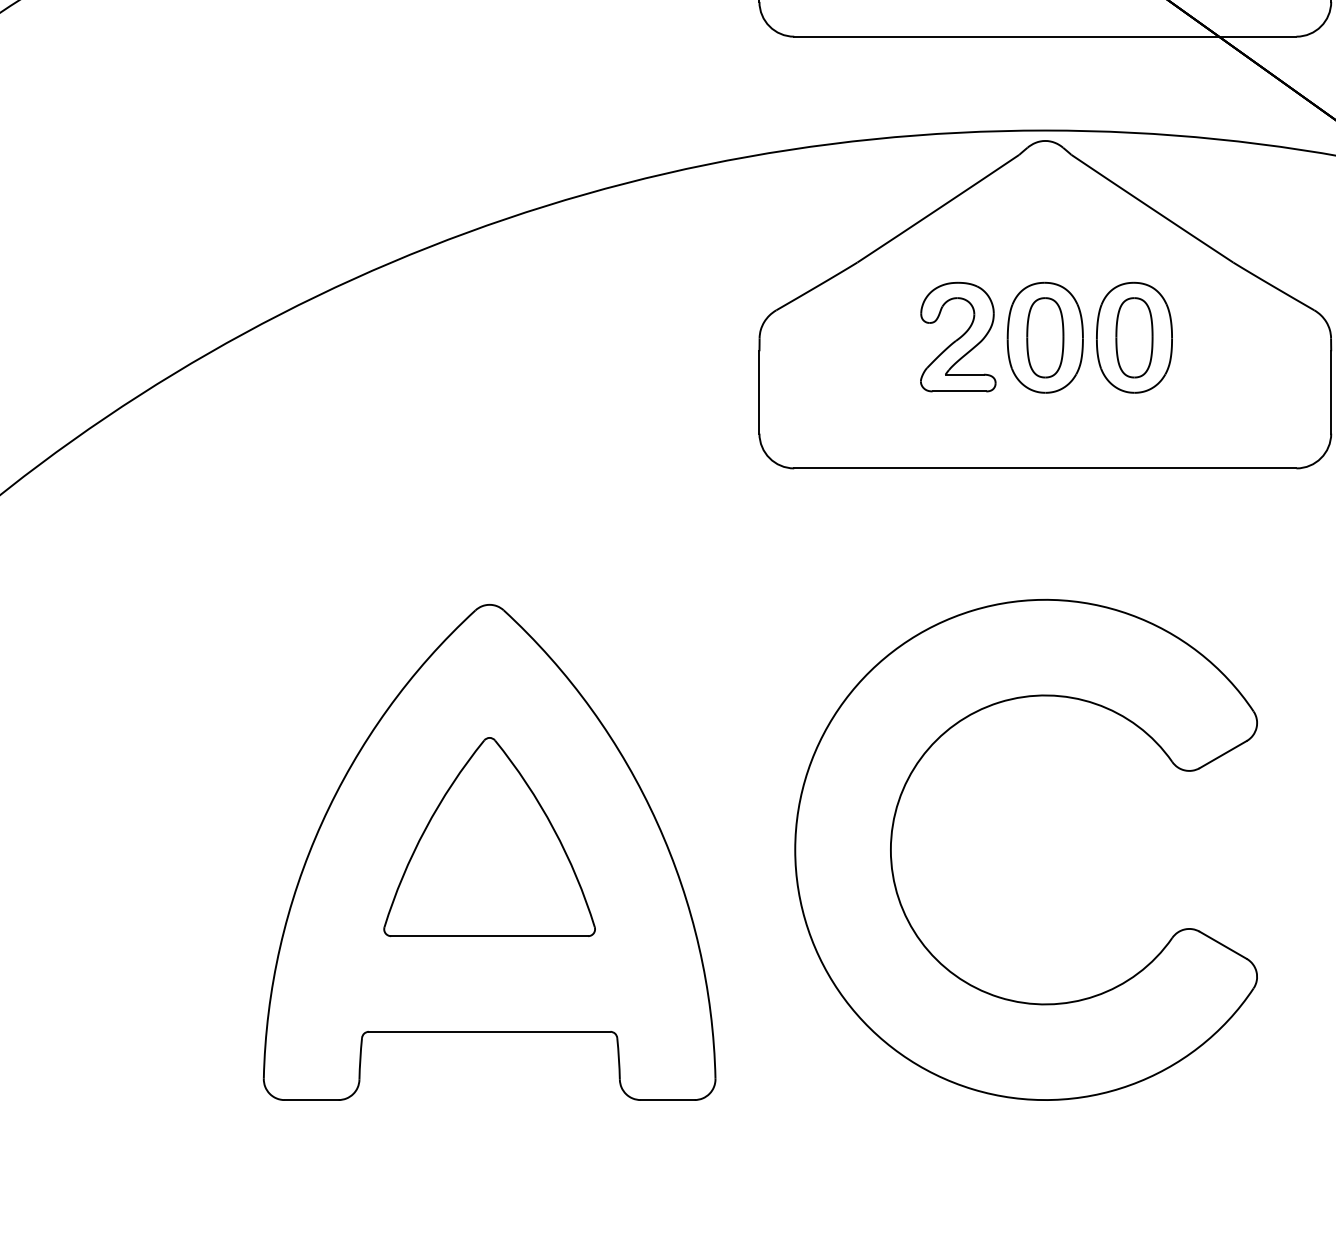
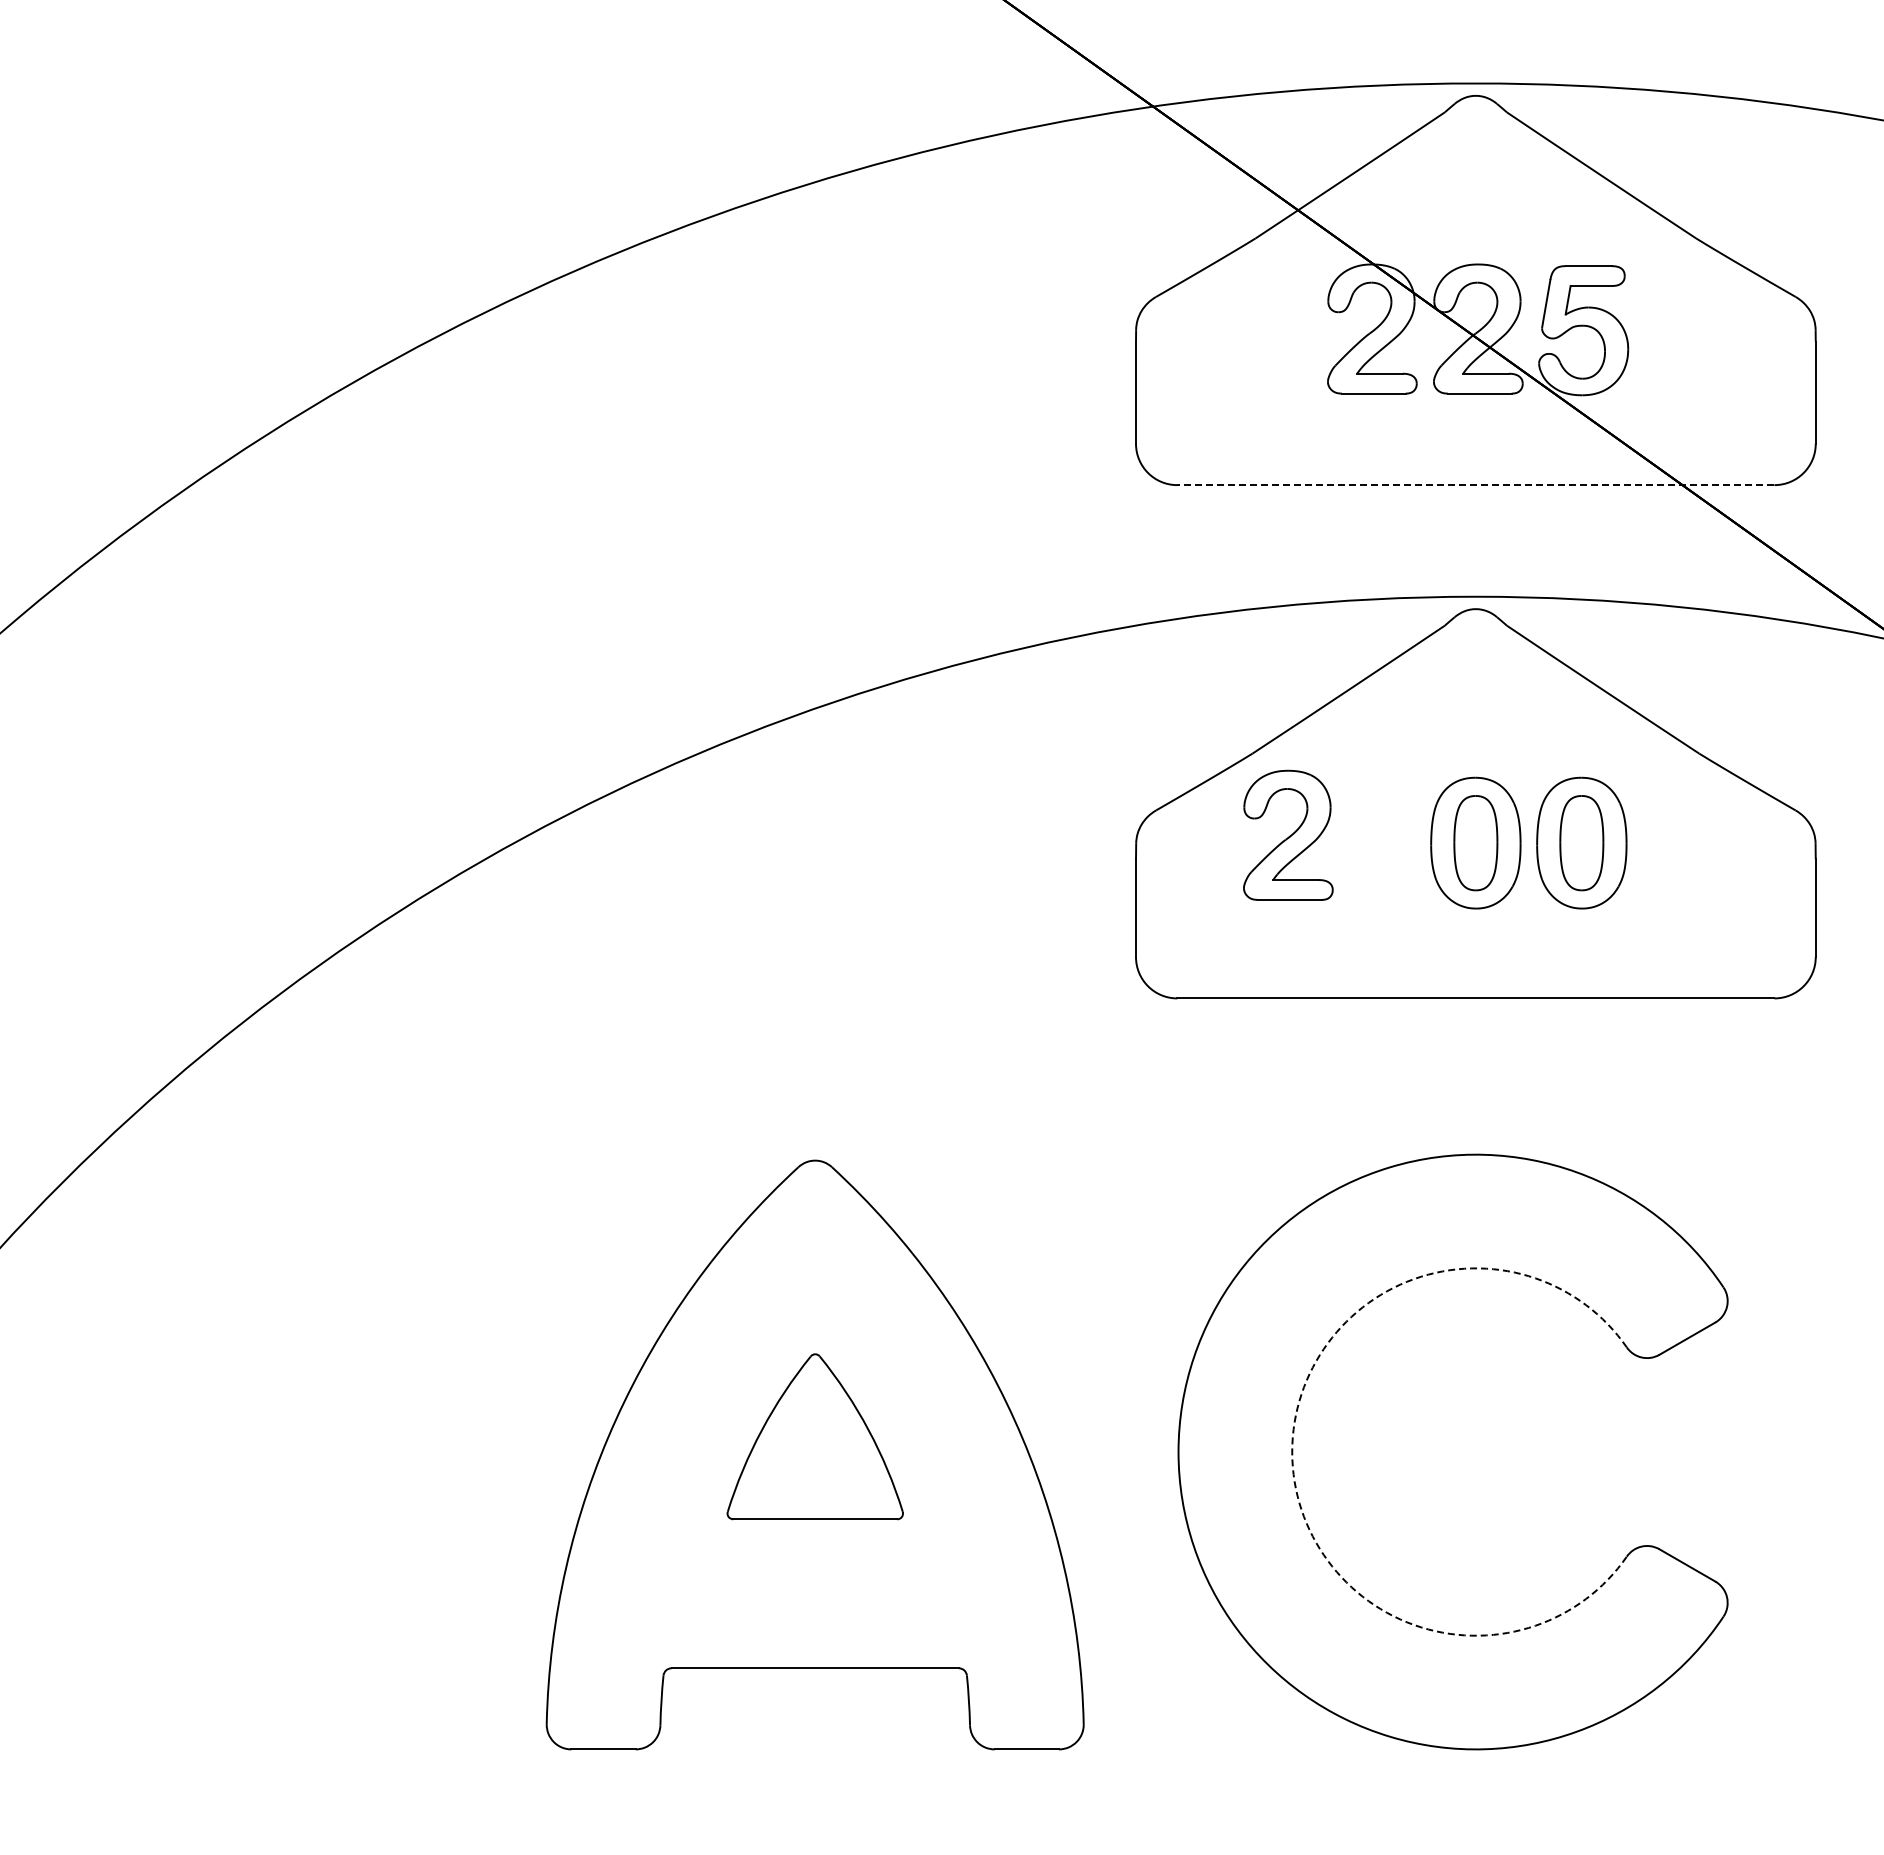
line: (1045, 36) -> (1475, 485), solid -> dashed
part: (958, 336) -> (1288, 834), moved
part: (489, 836) -> (815, 1436), size x0.7
arc: (891, 850) -> (1292, 1452), solid -> dashed

